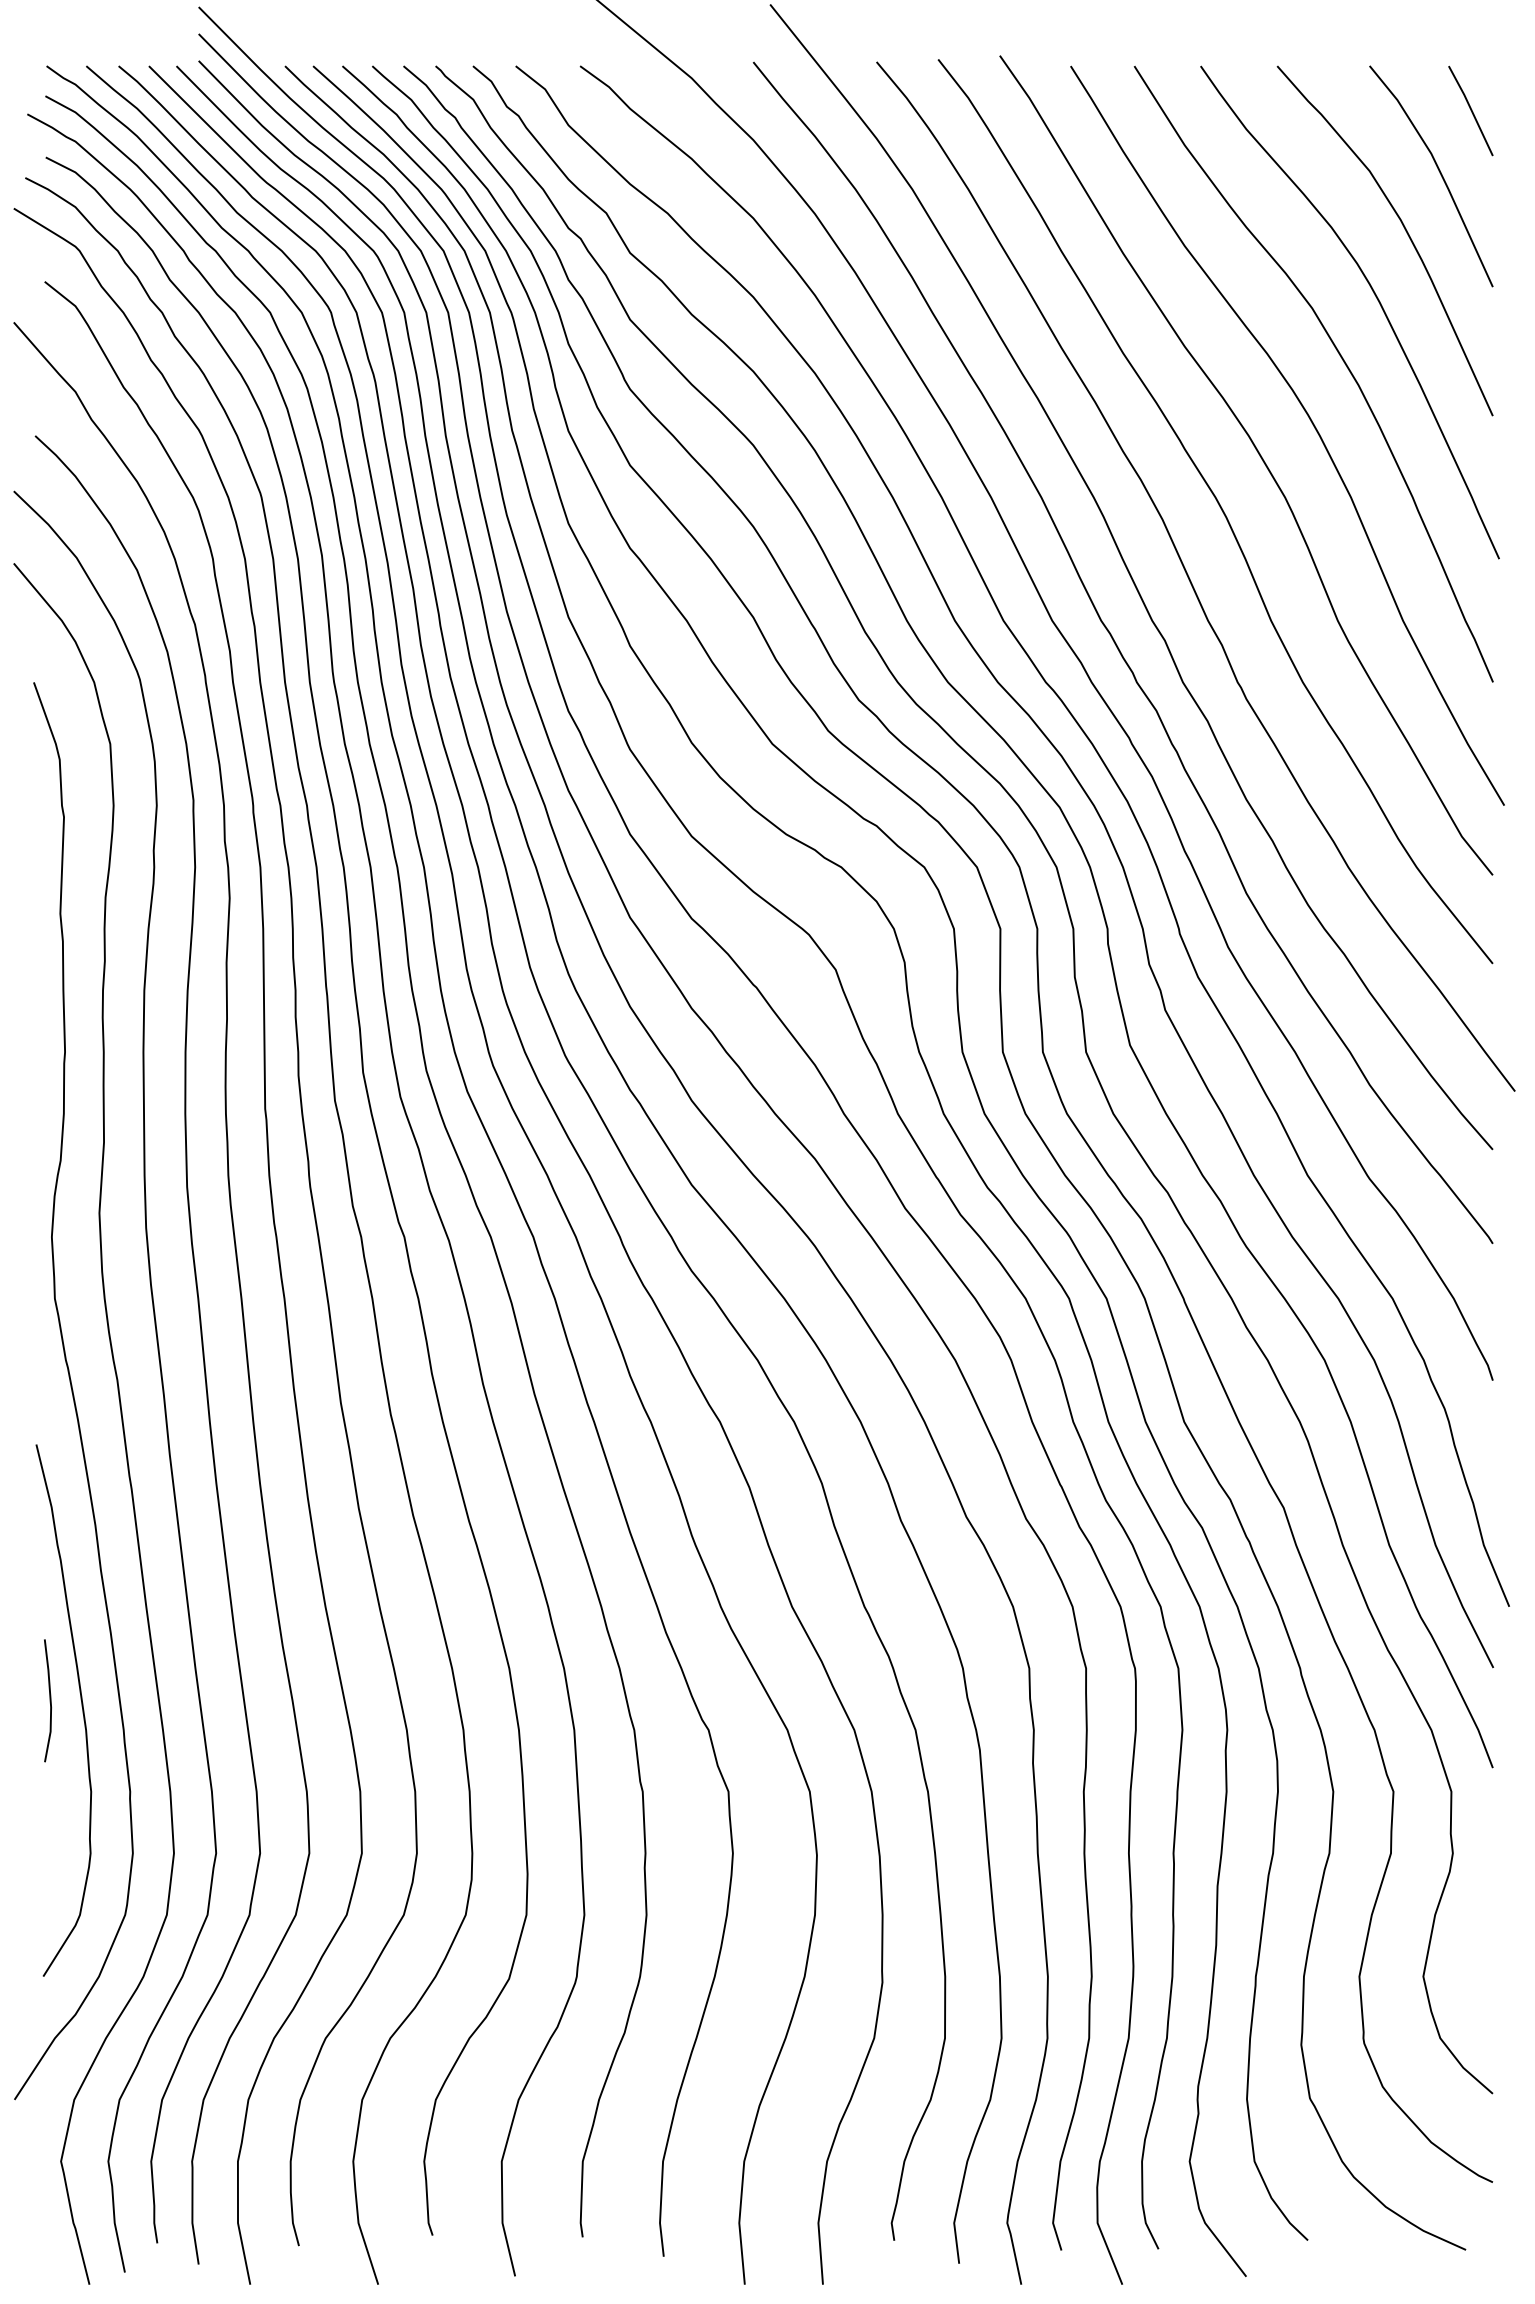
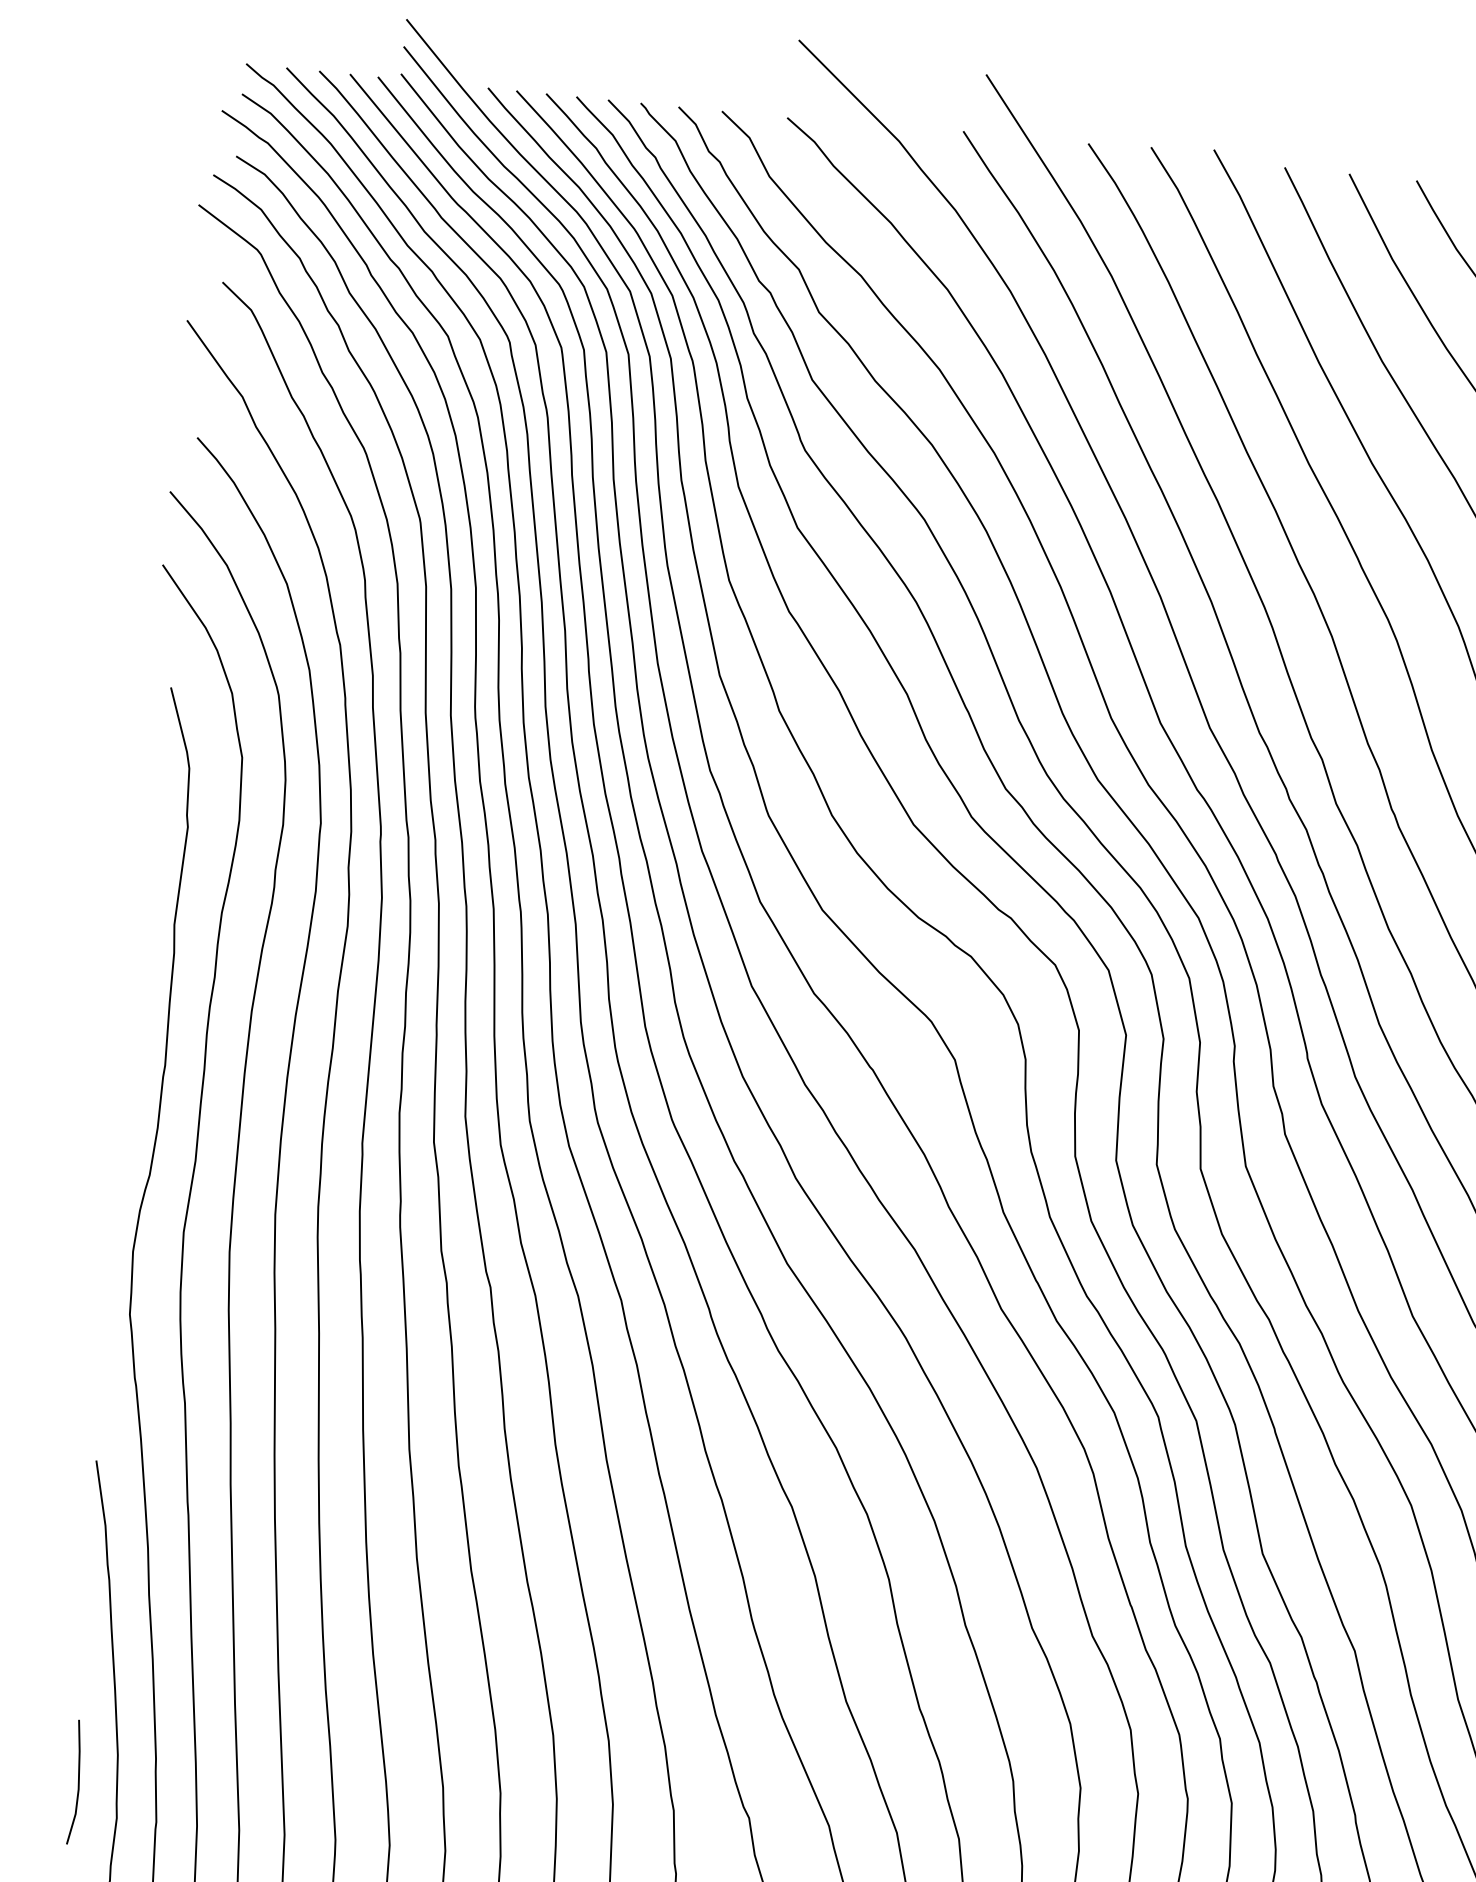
line: (49, 1700) -> (77, 1782), moved

